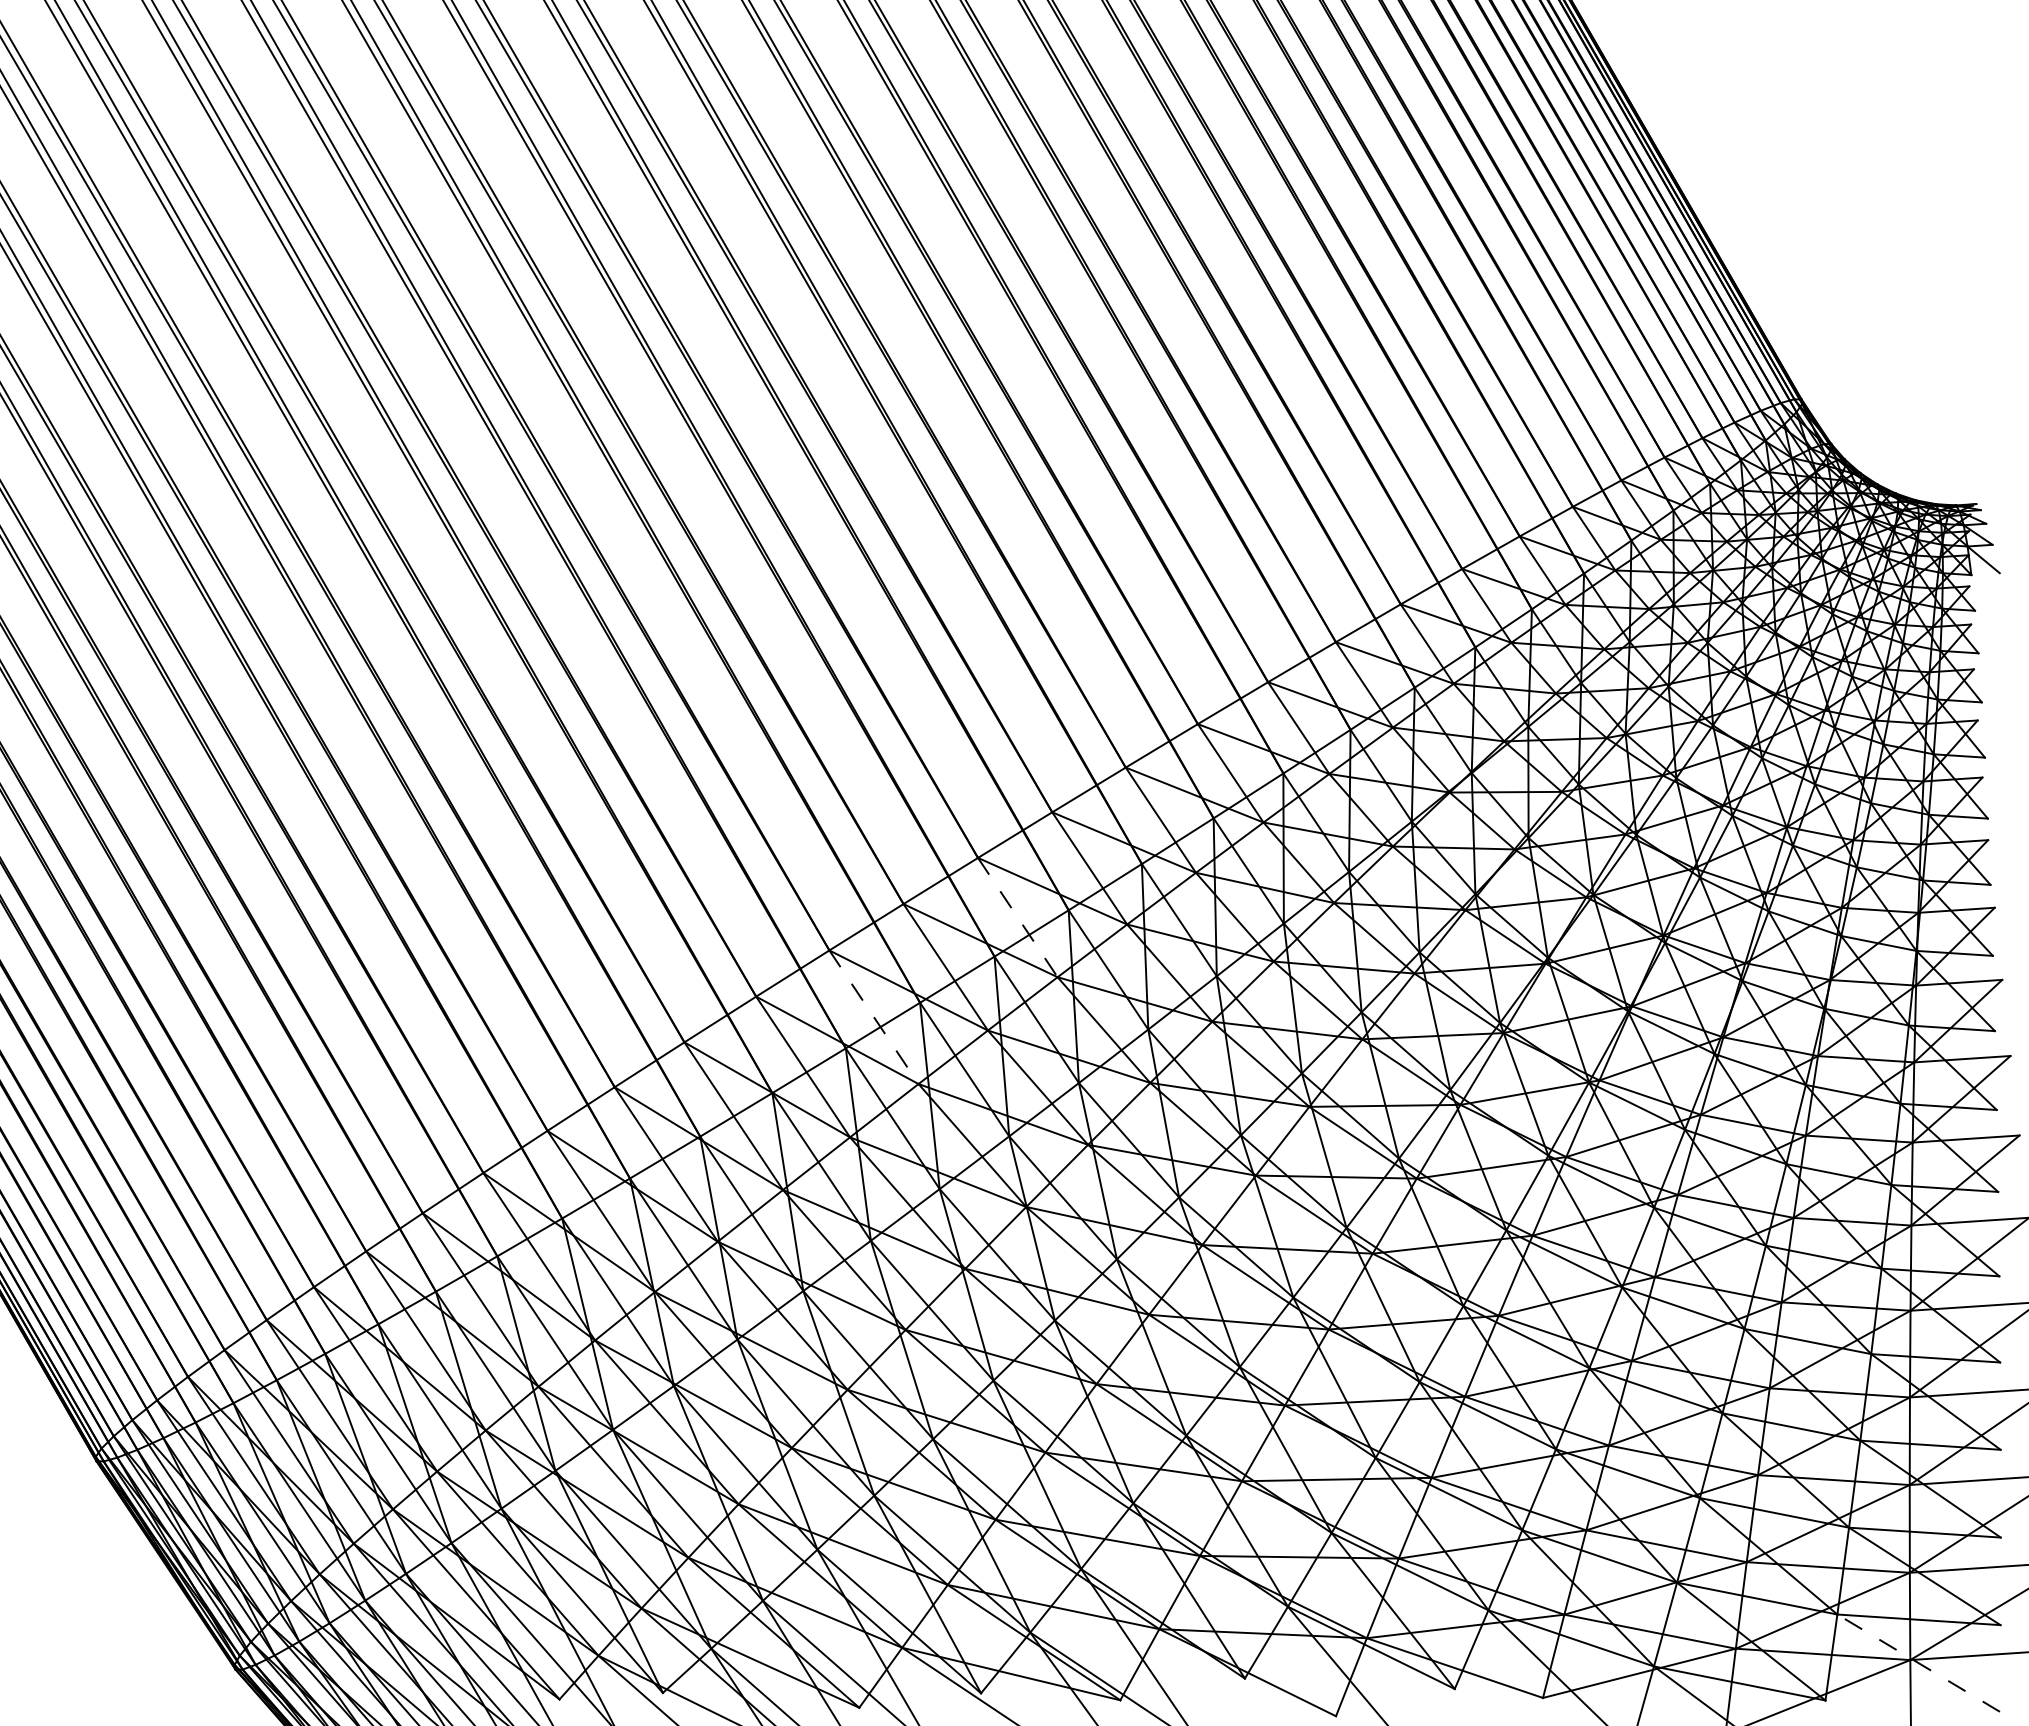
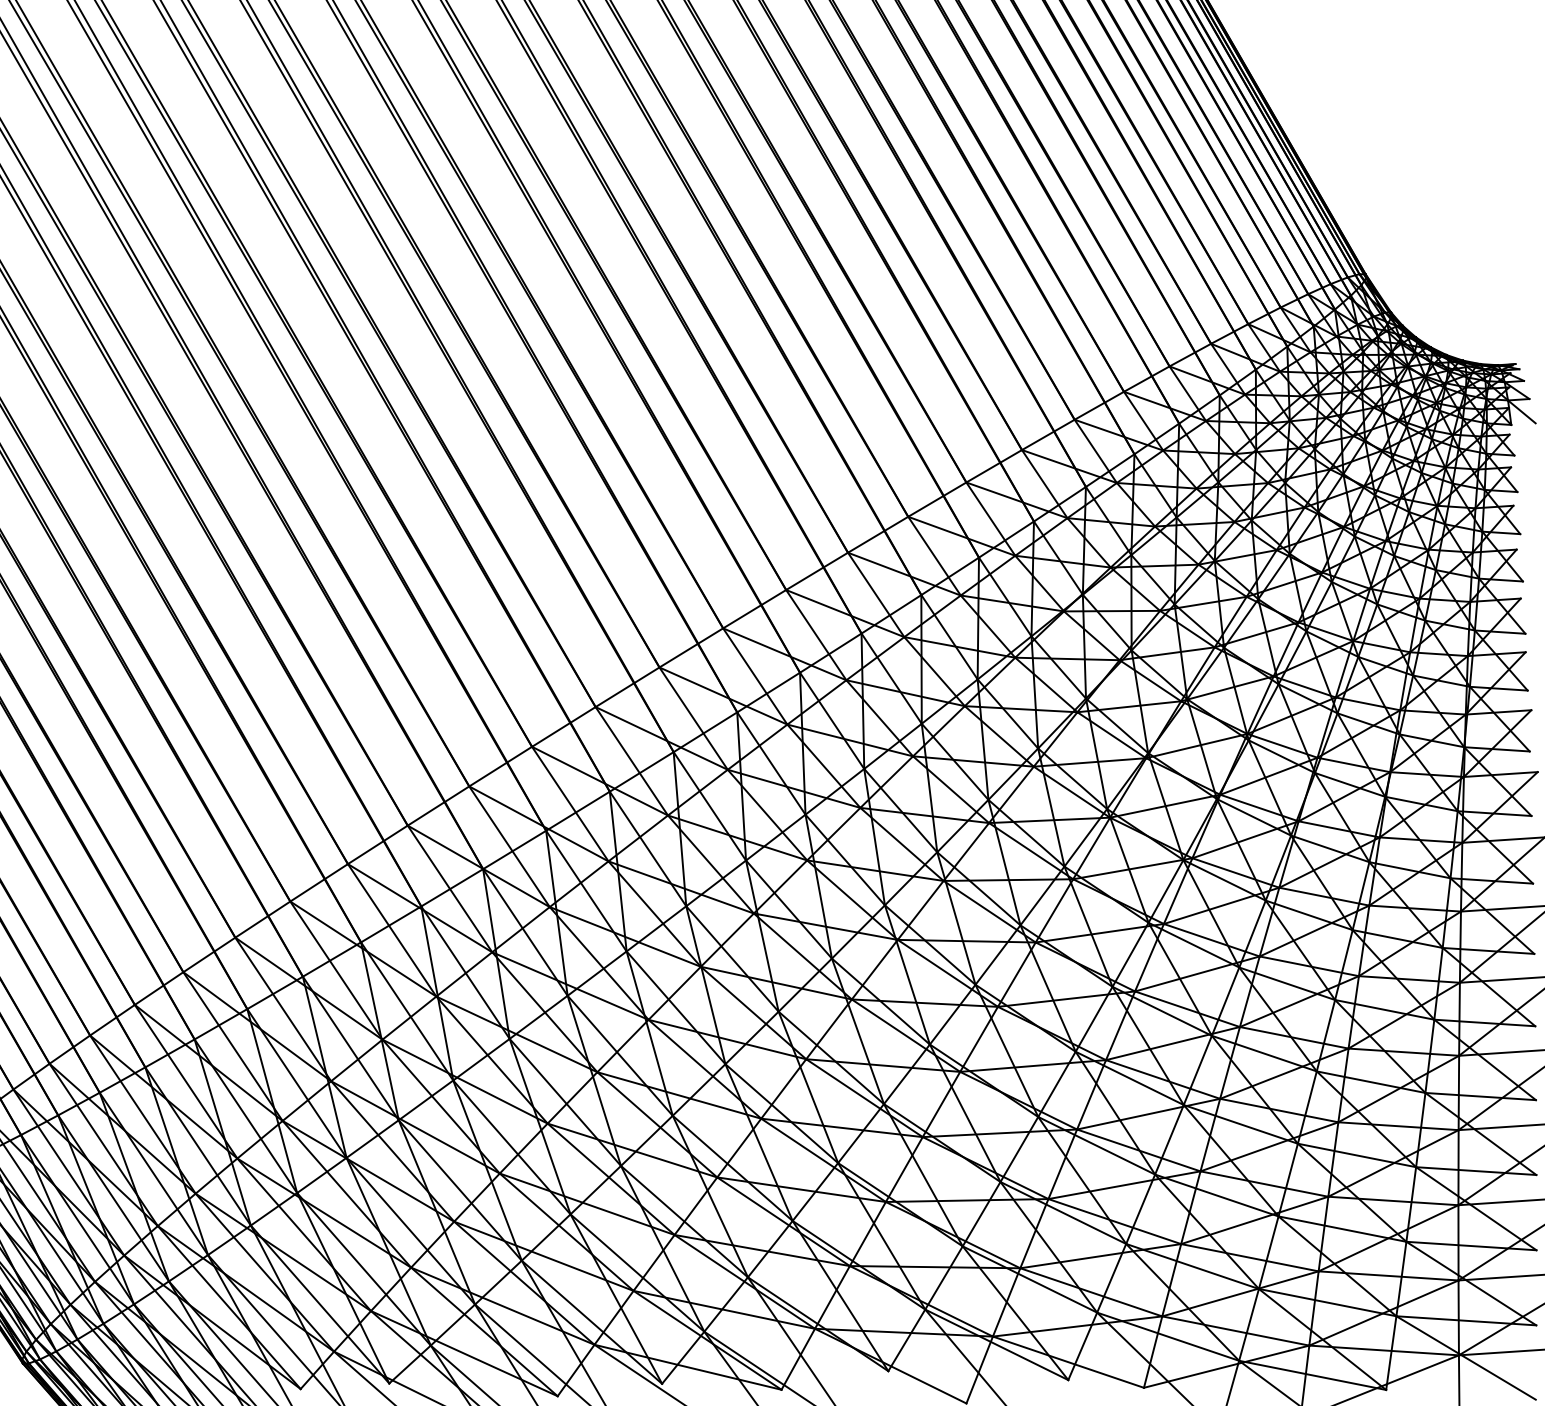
line: (1017, 917) -> (693, 718), dashed -> solid
line: (874, 1017) -> (570, 804), dashed -> solid
line: (1918, 1663) -> (1465, 1358), dashed -> solid

